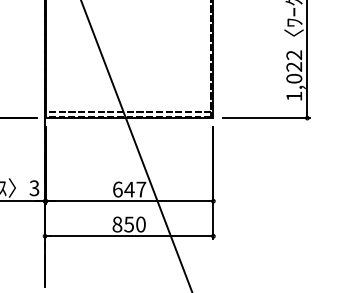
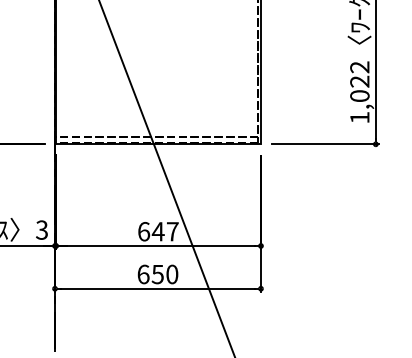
text: (117, 224) -> (143, 274), 850 -> 650

